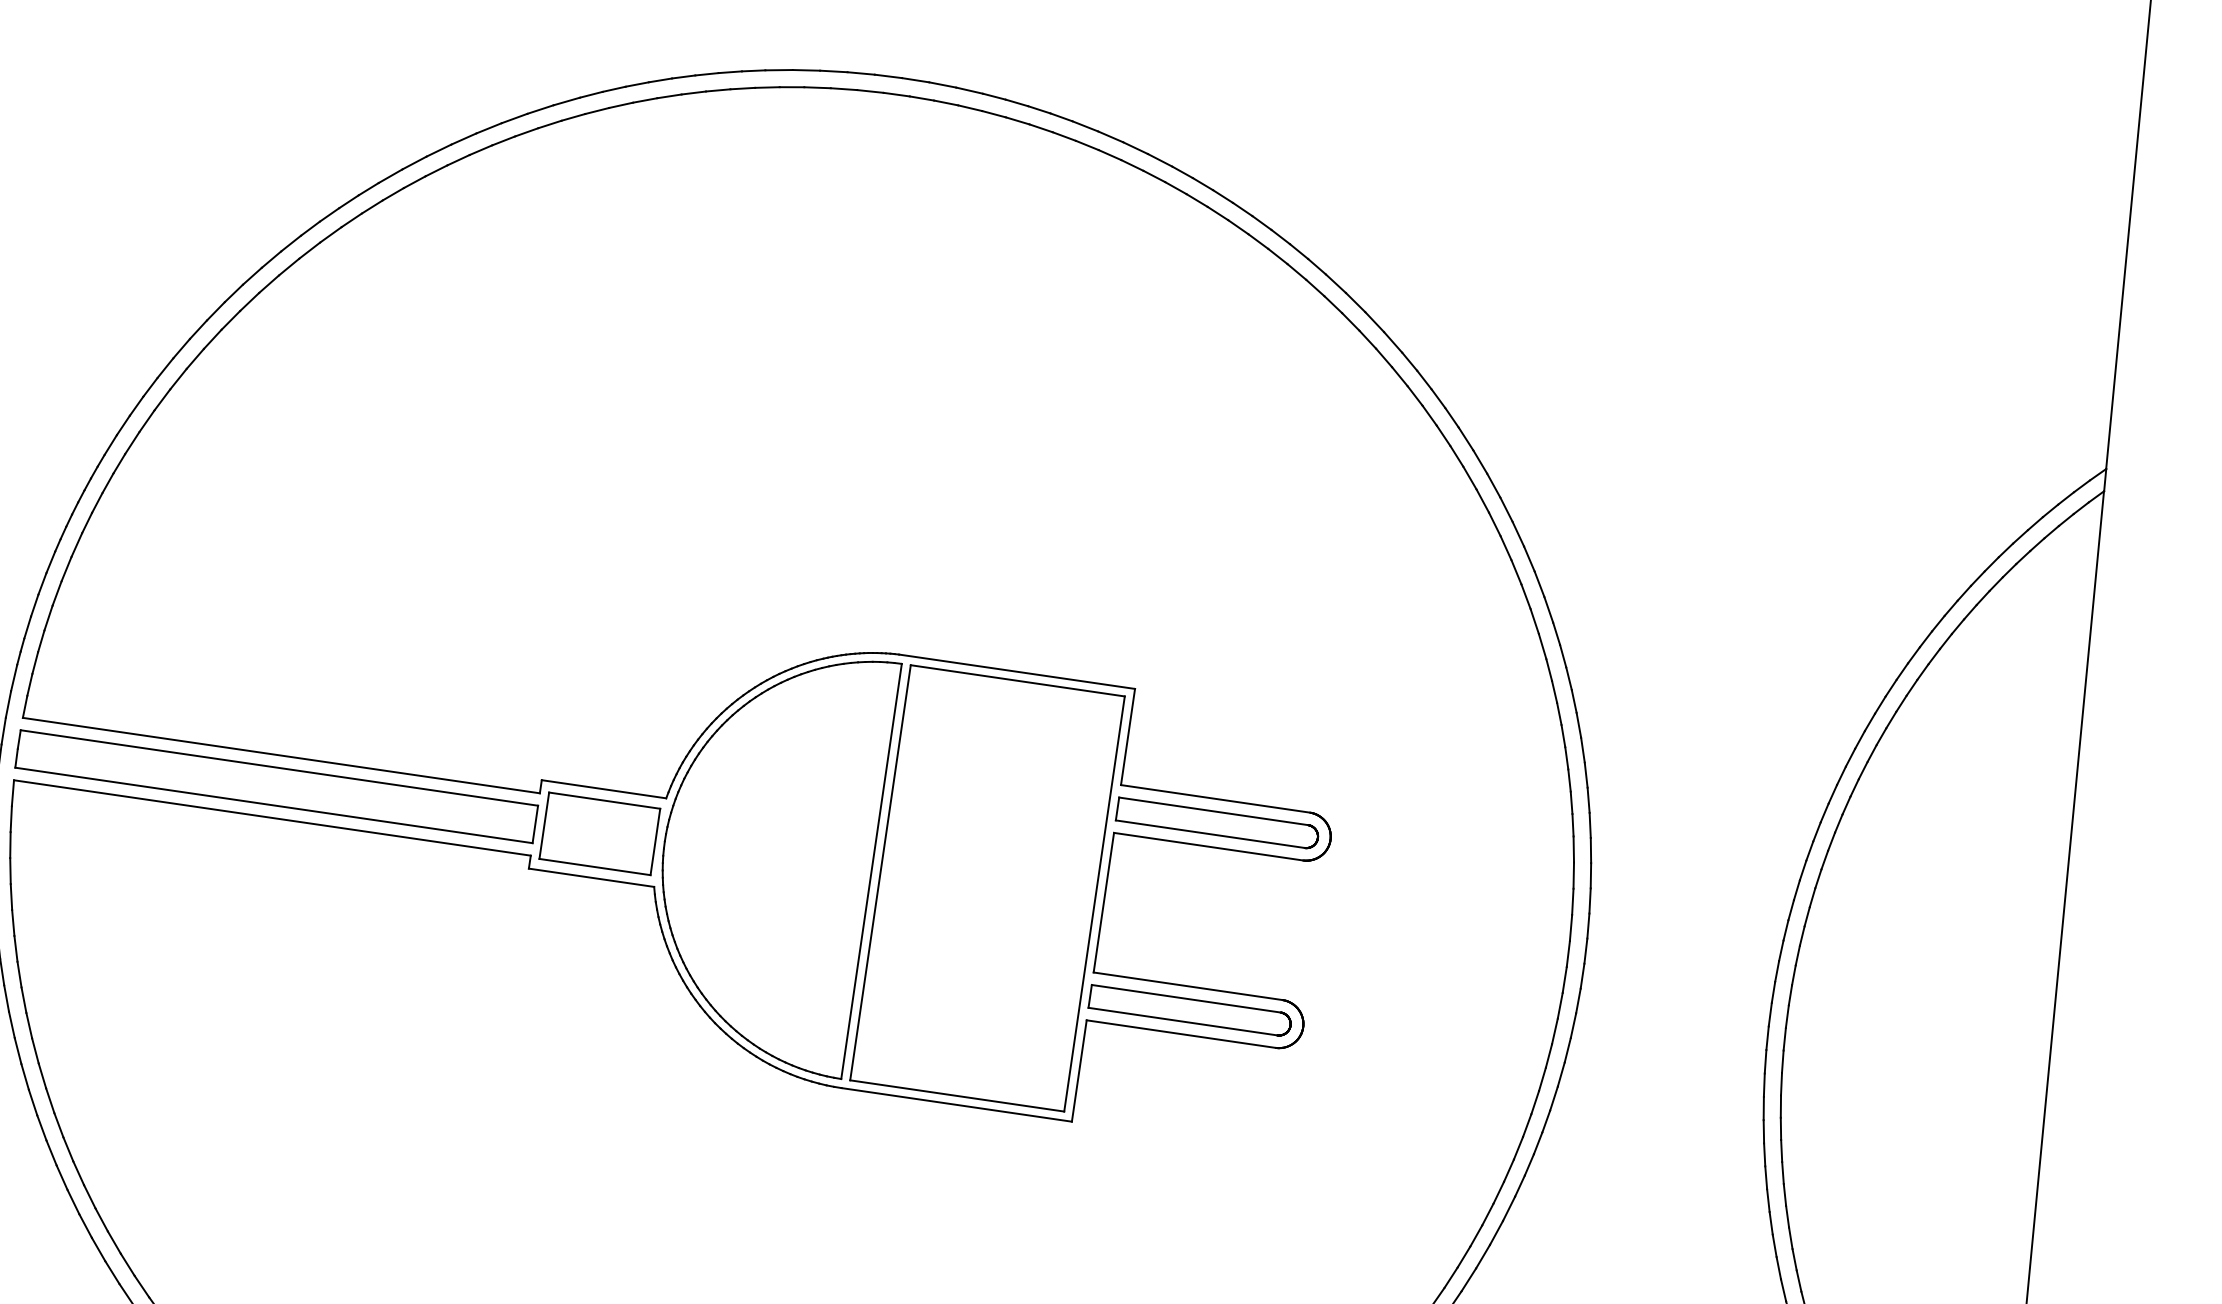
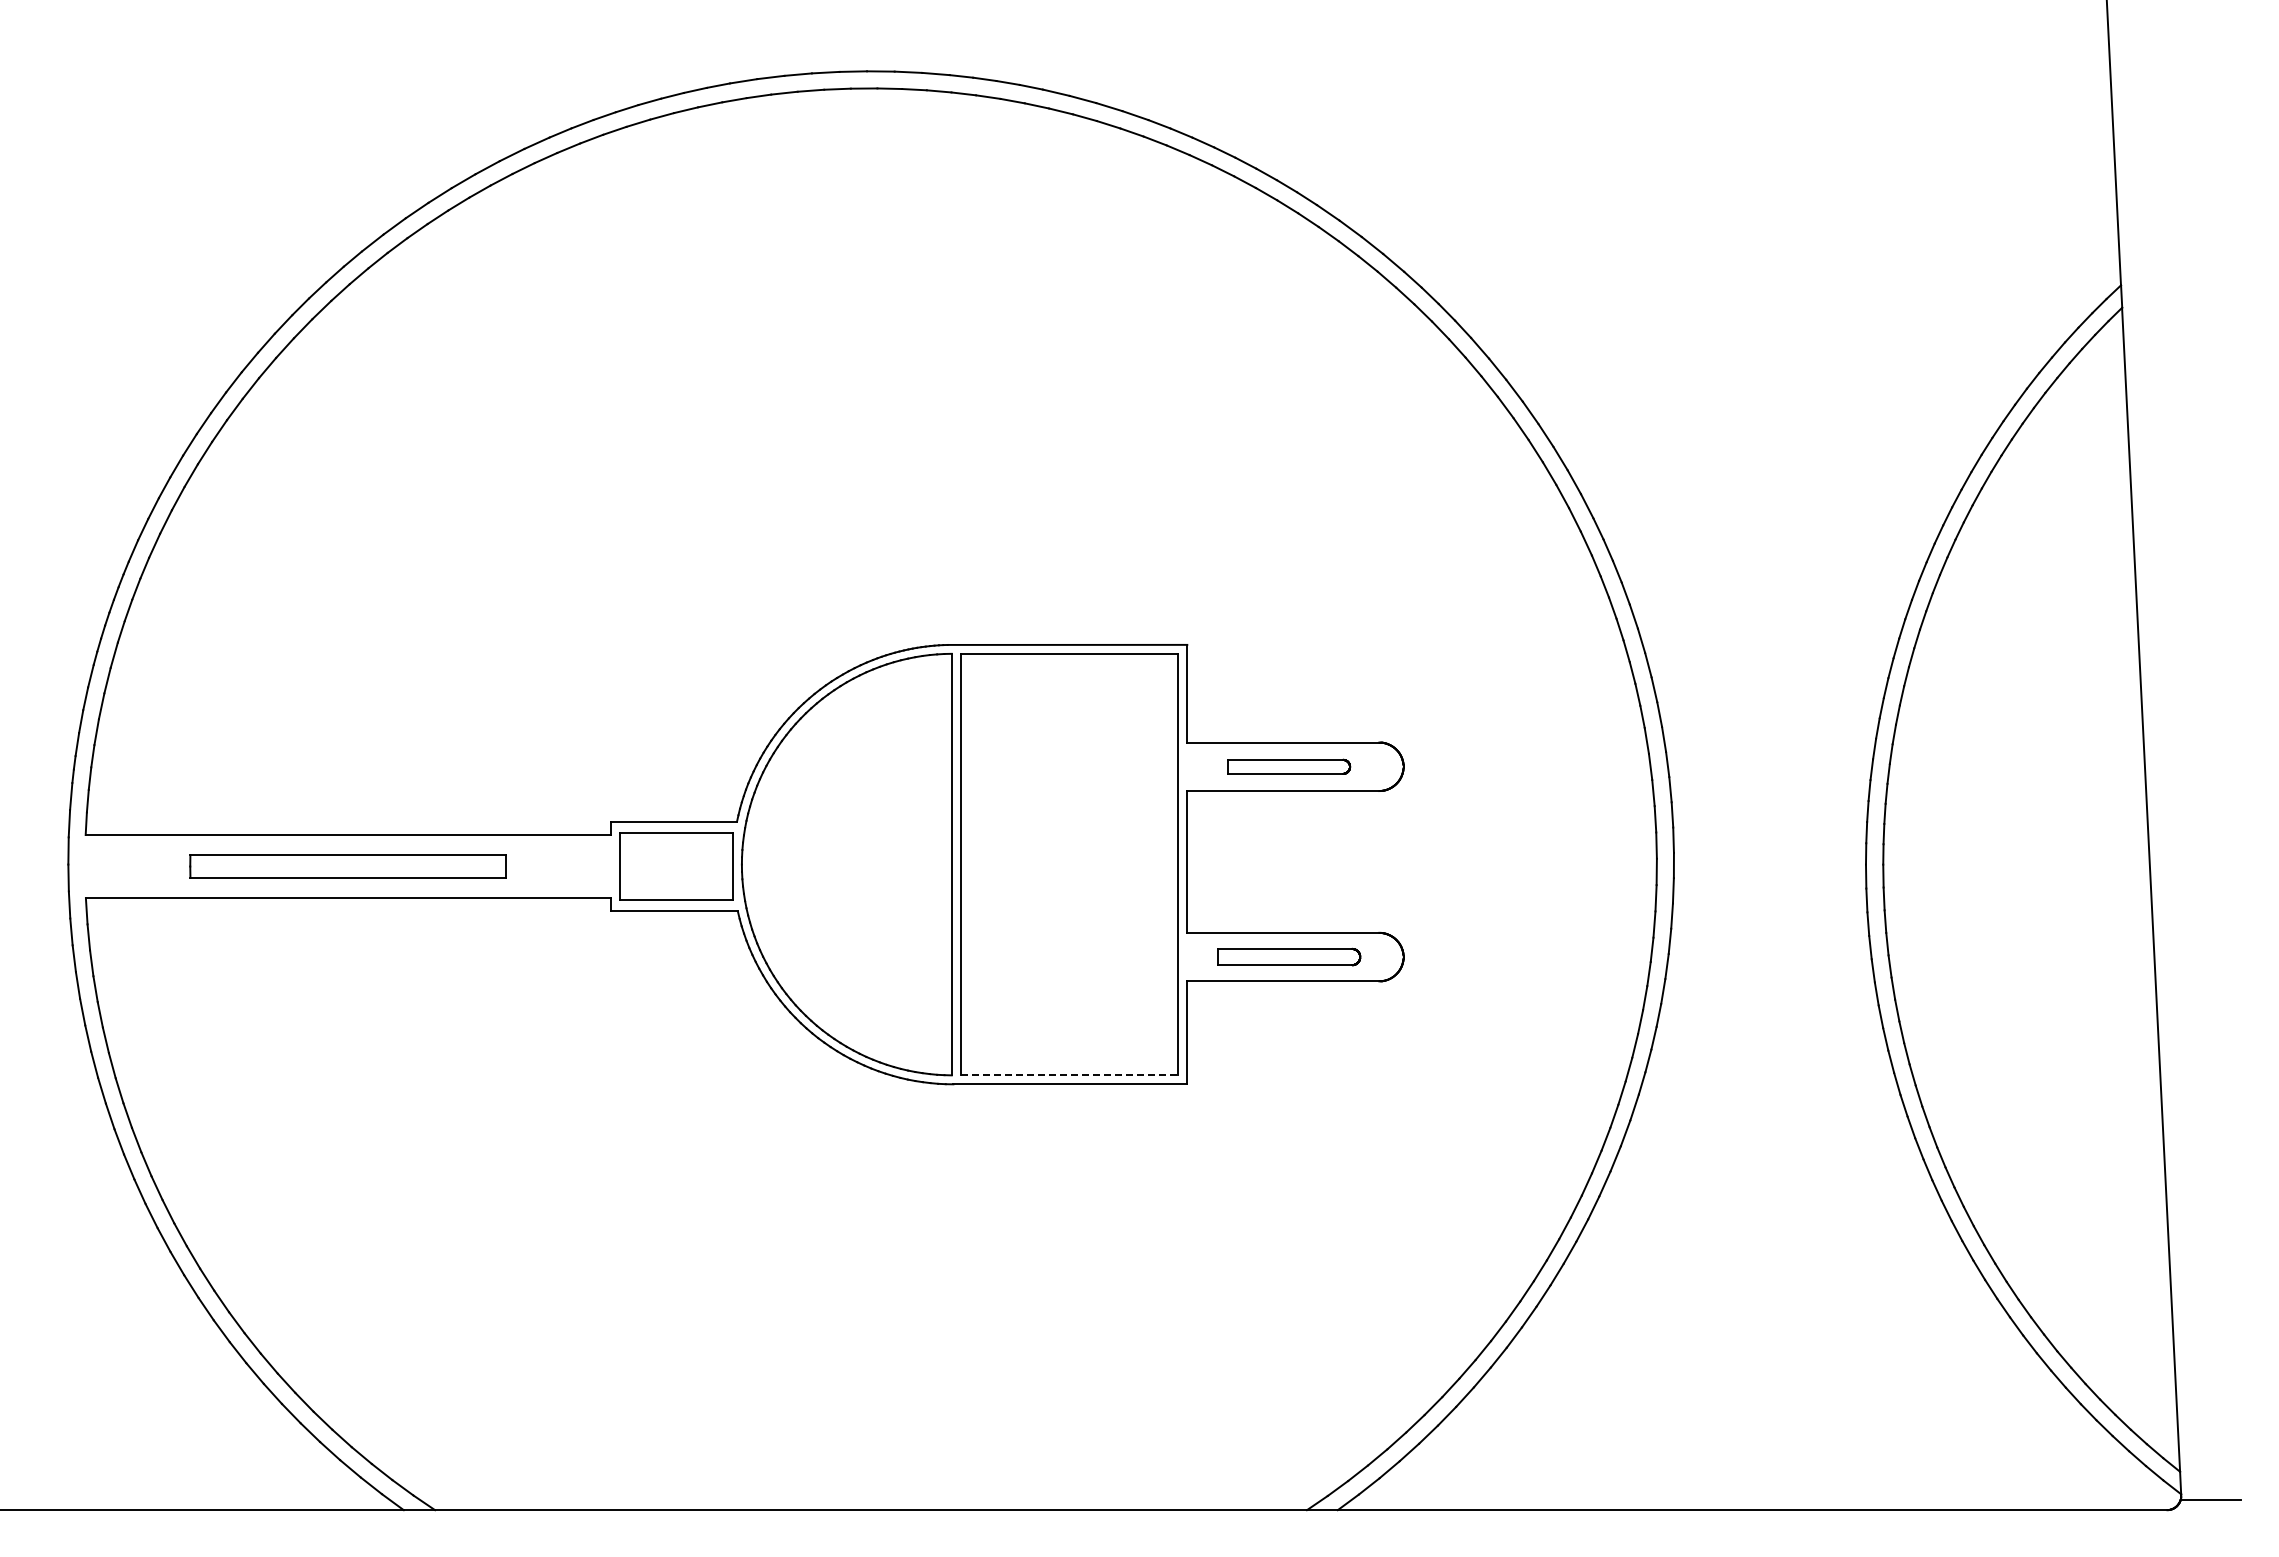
part: (276, 786) -> (347, 866), size x0.6
part: (1217, 823) -> (1288, 766), size x0.6
part: (1189, 1010) -> (1288, 956), size x0.7
line: (957, 1096) -> (1069, 1075), solid -> dashed

